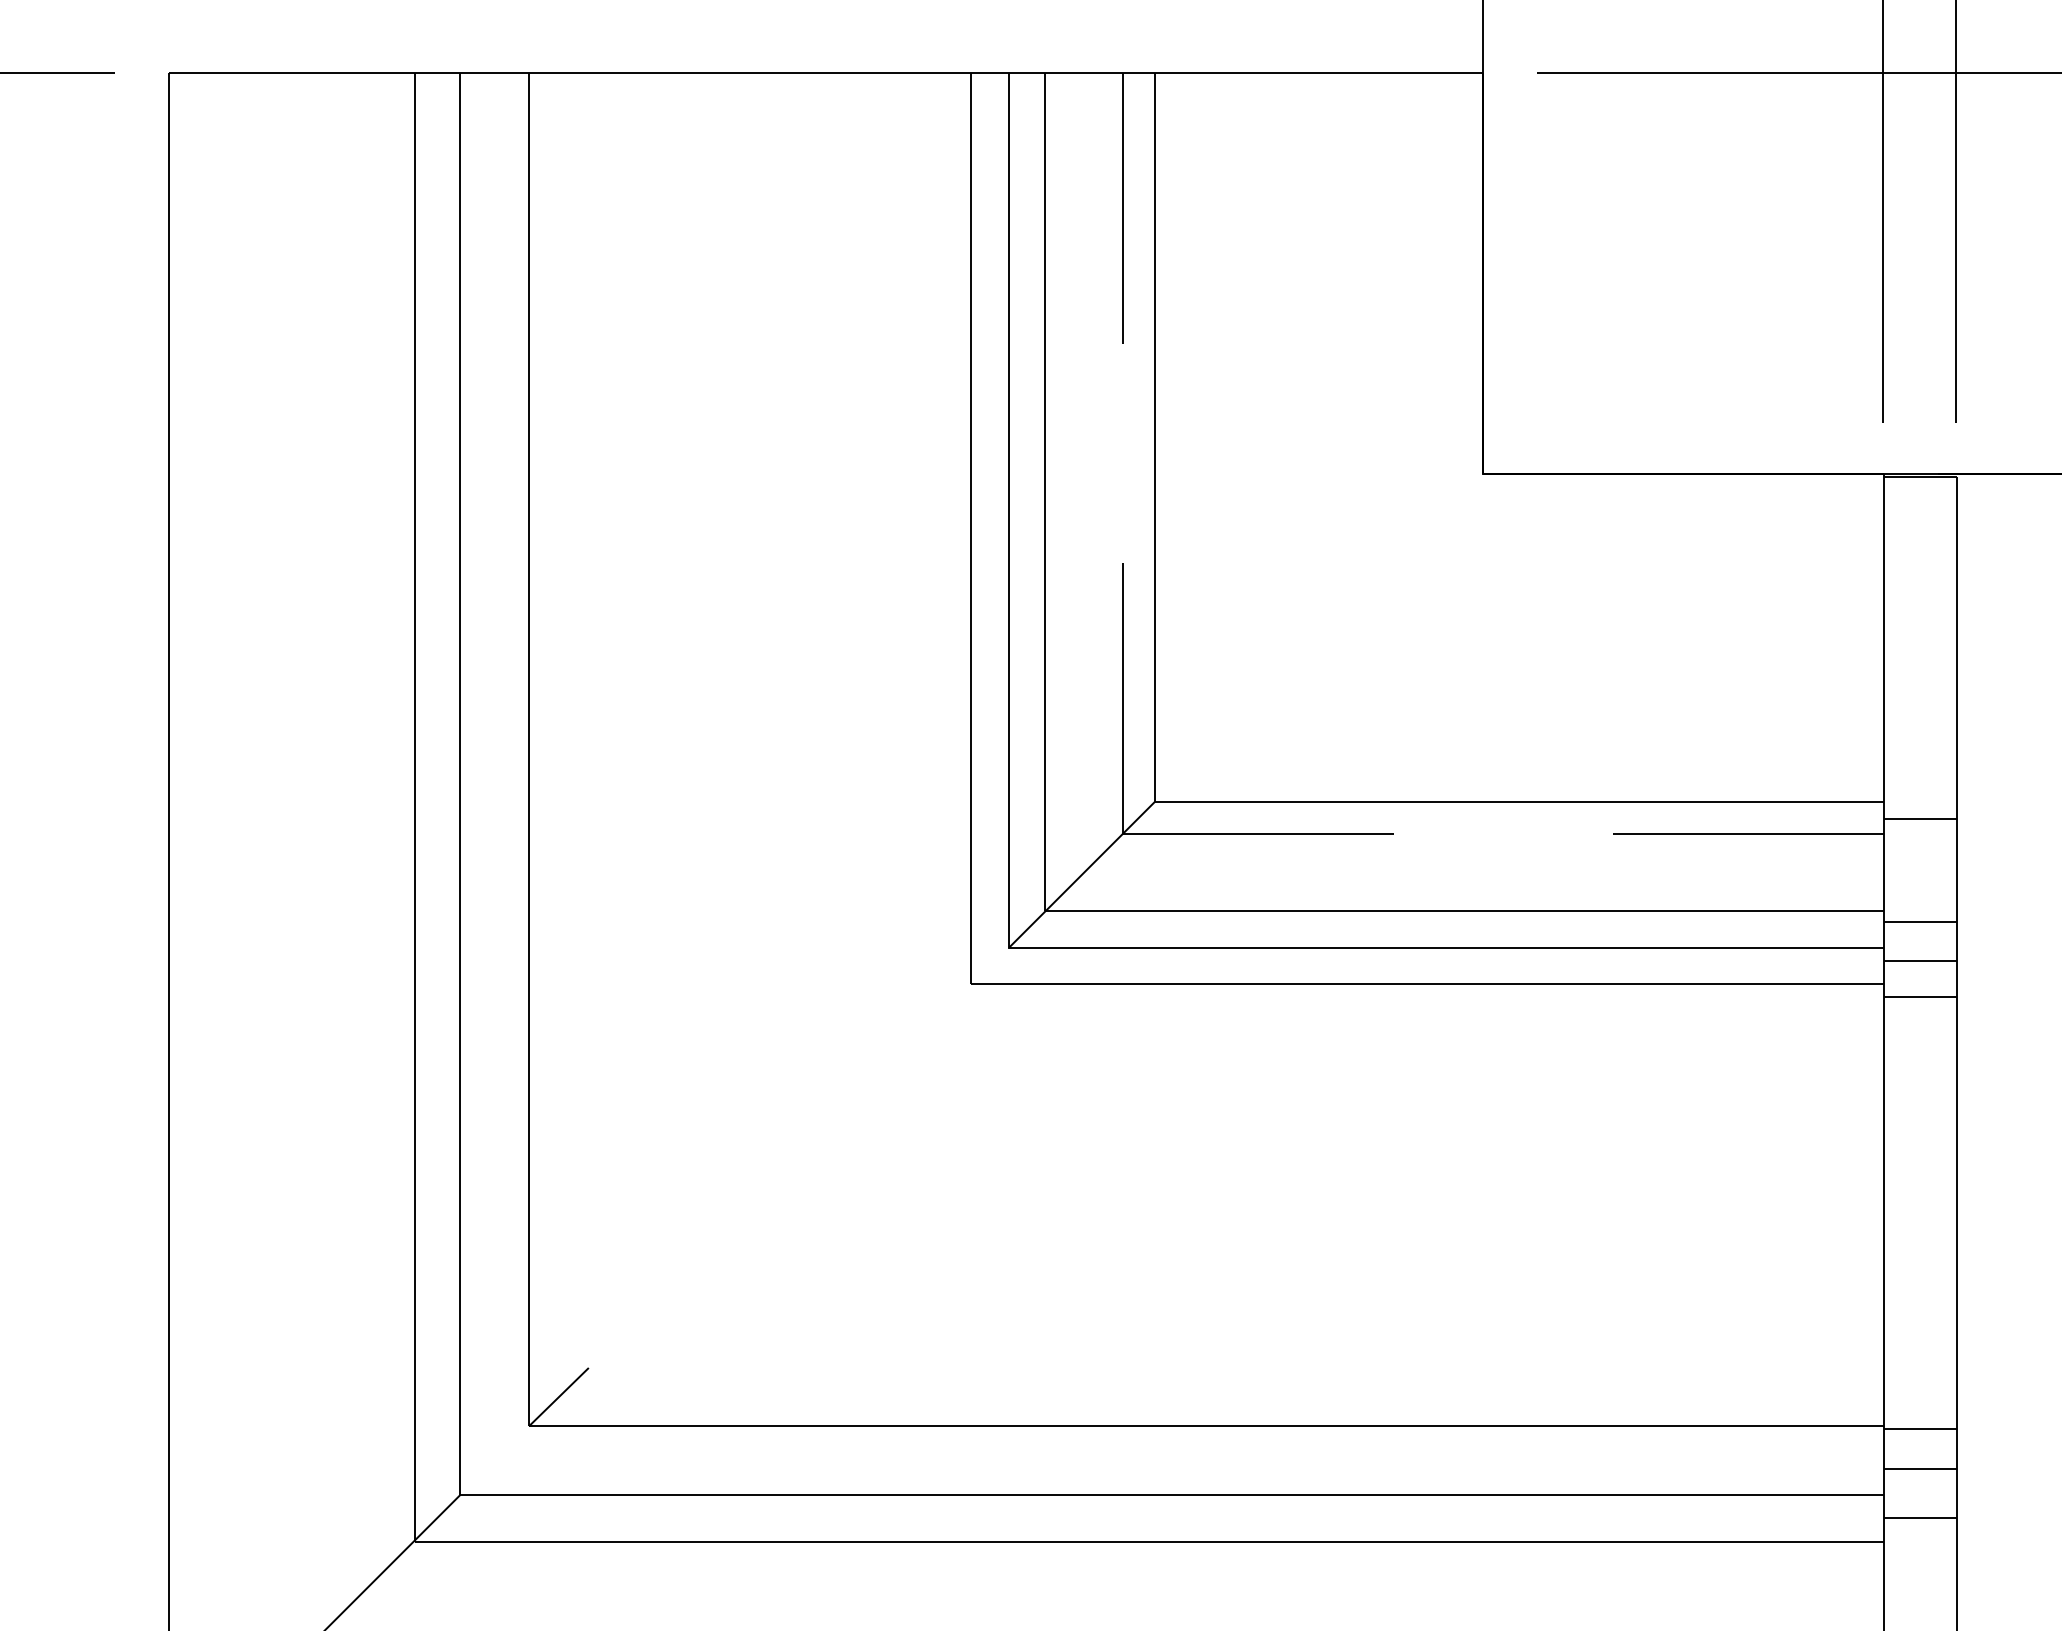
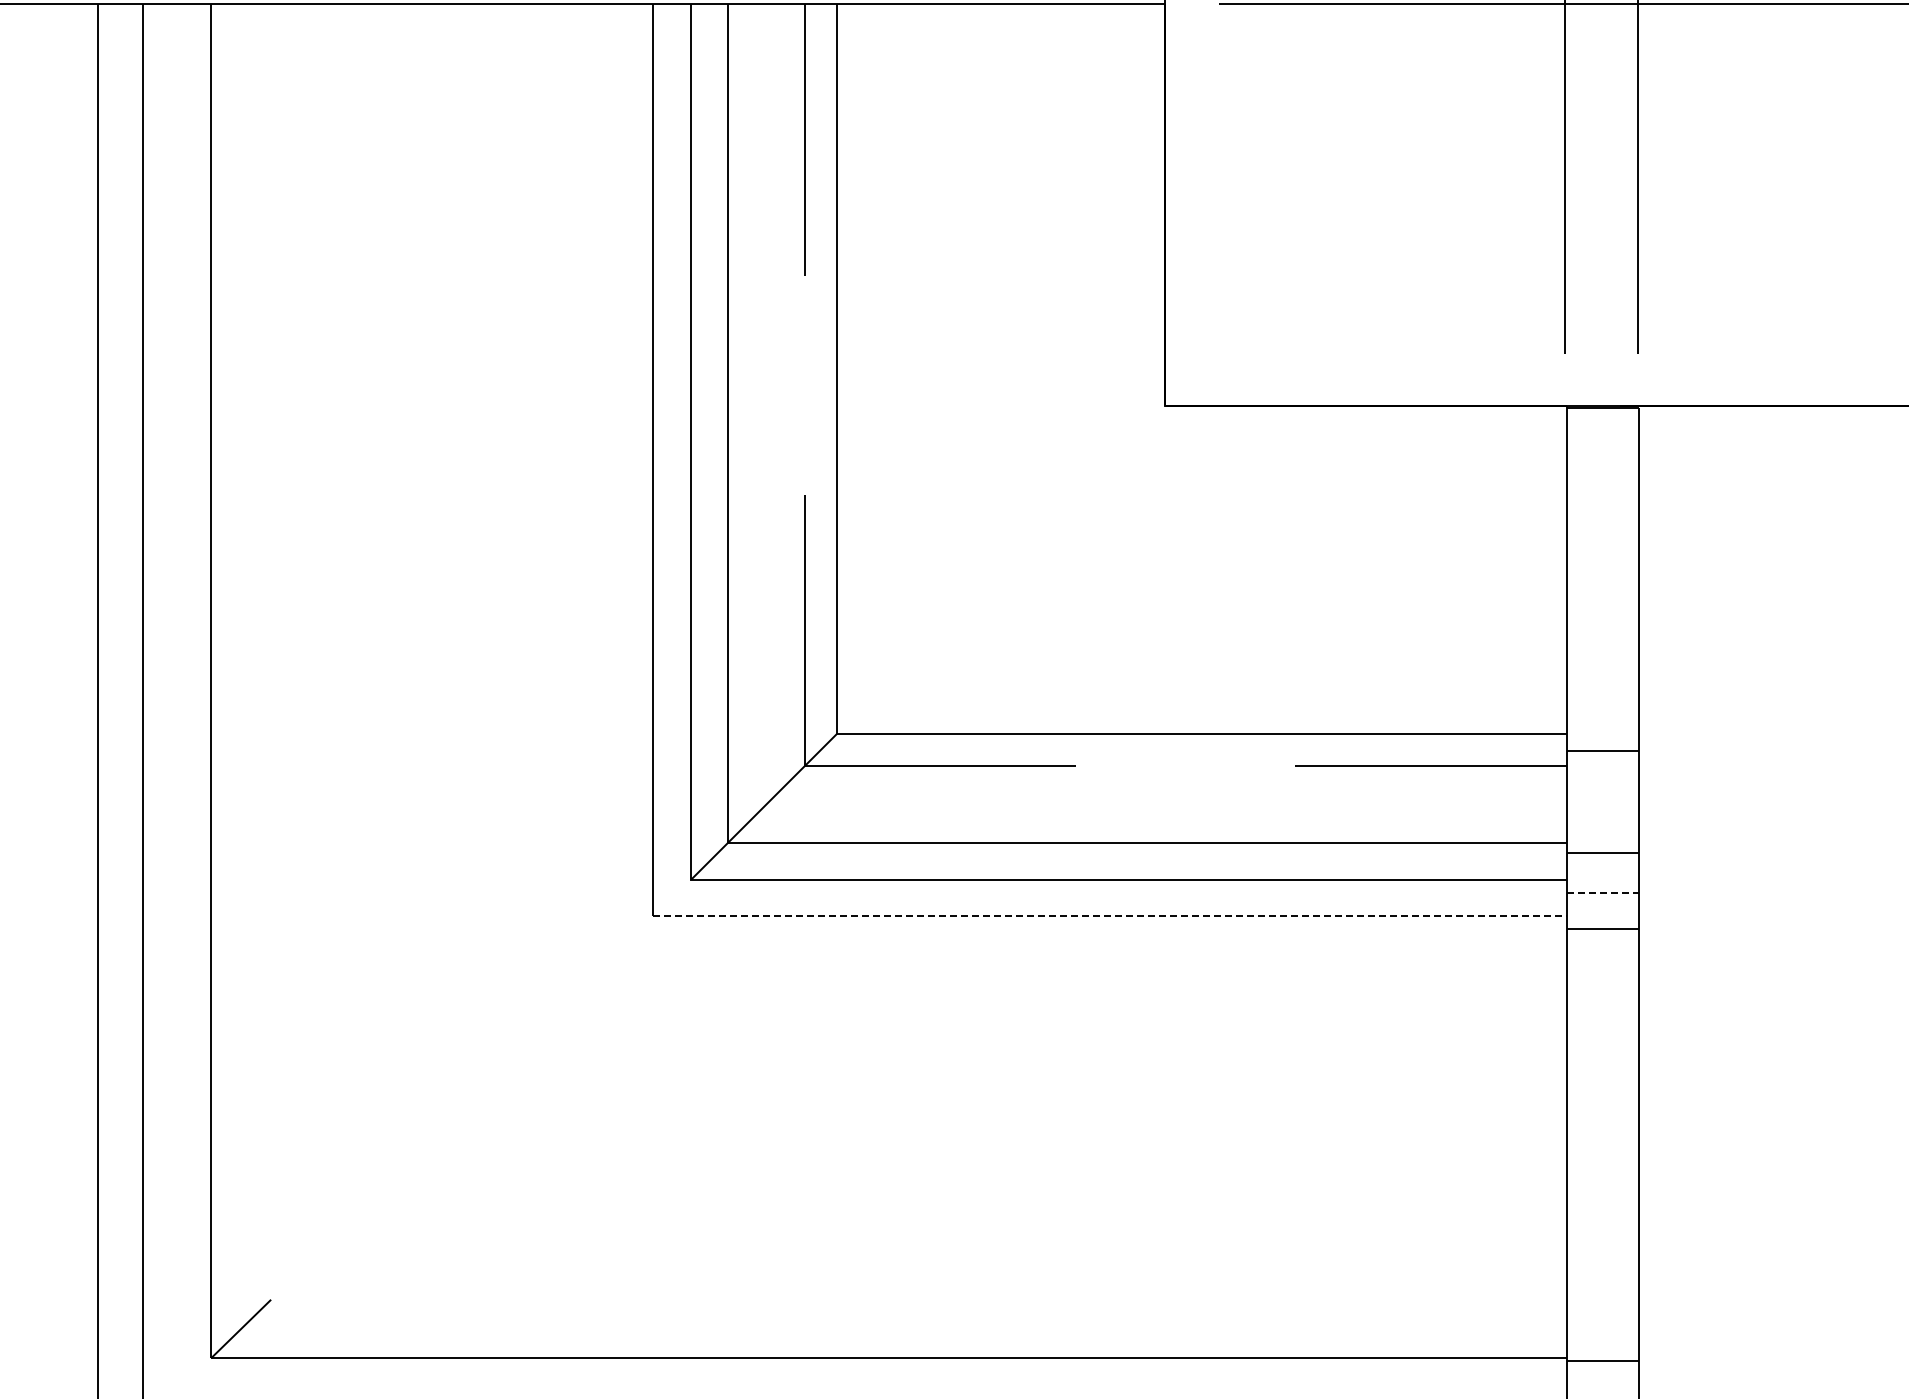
line: (1921, 960) -> (1603, 892), solid -> dashed
line: (1427, 984) -> (1109, 916), solid -> dashed

